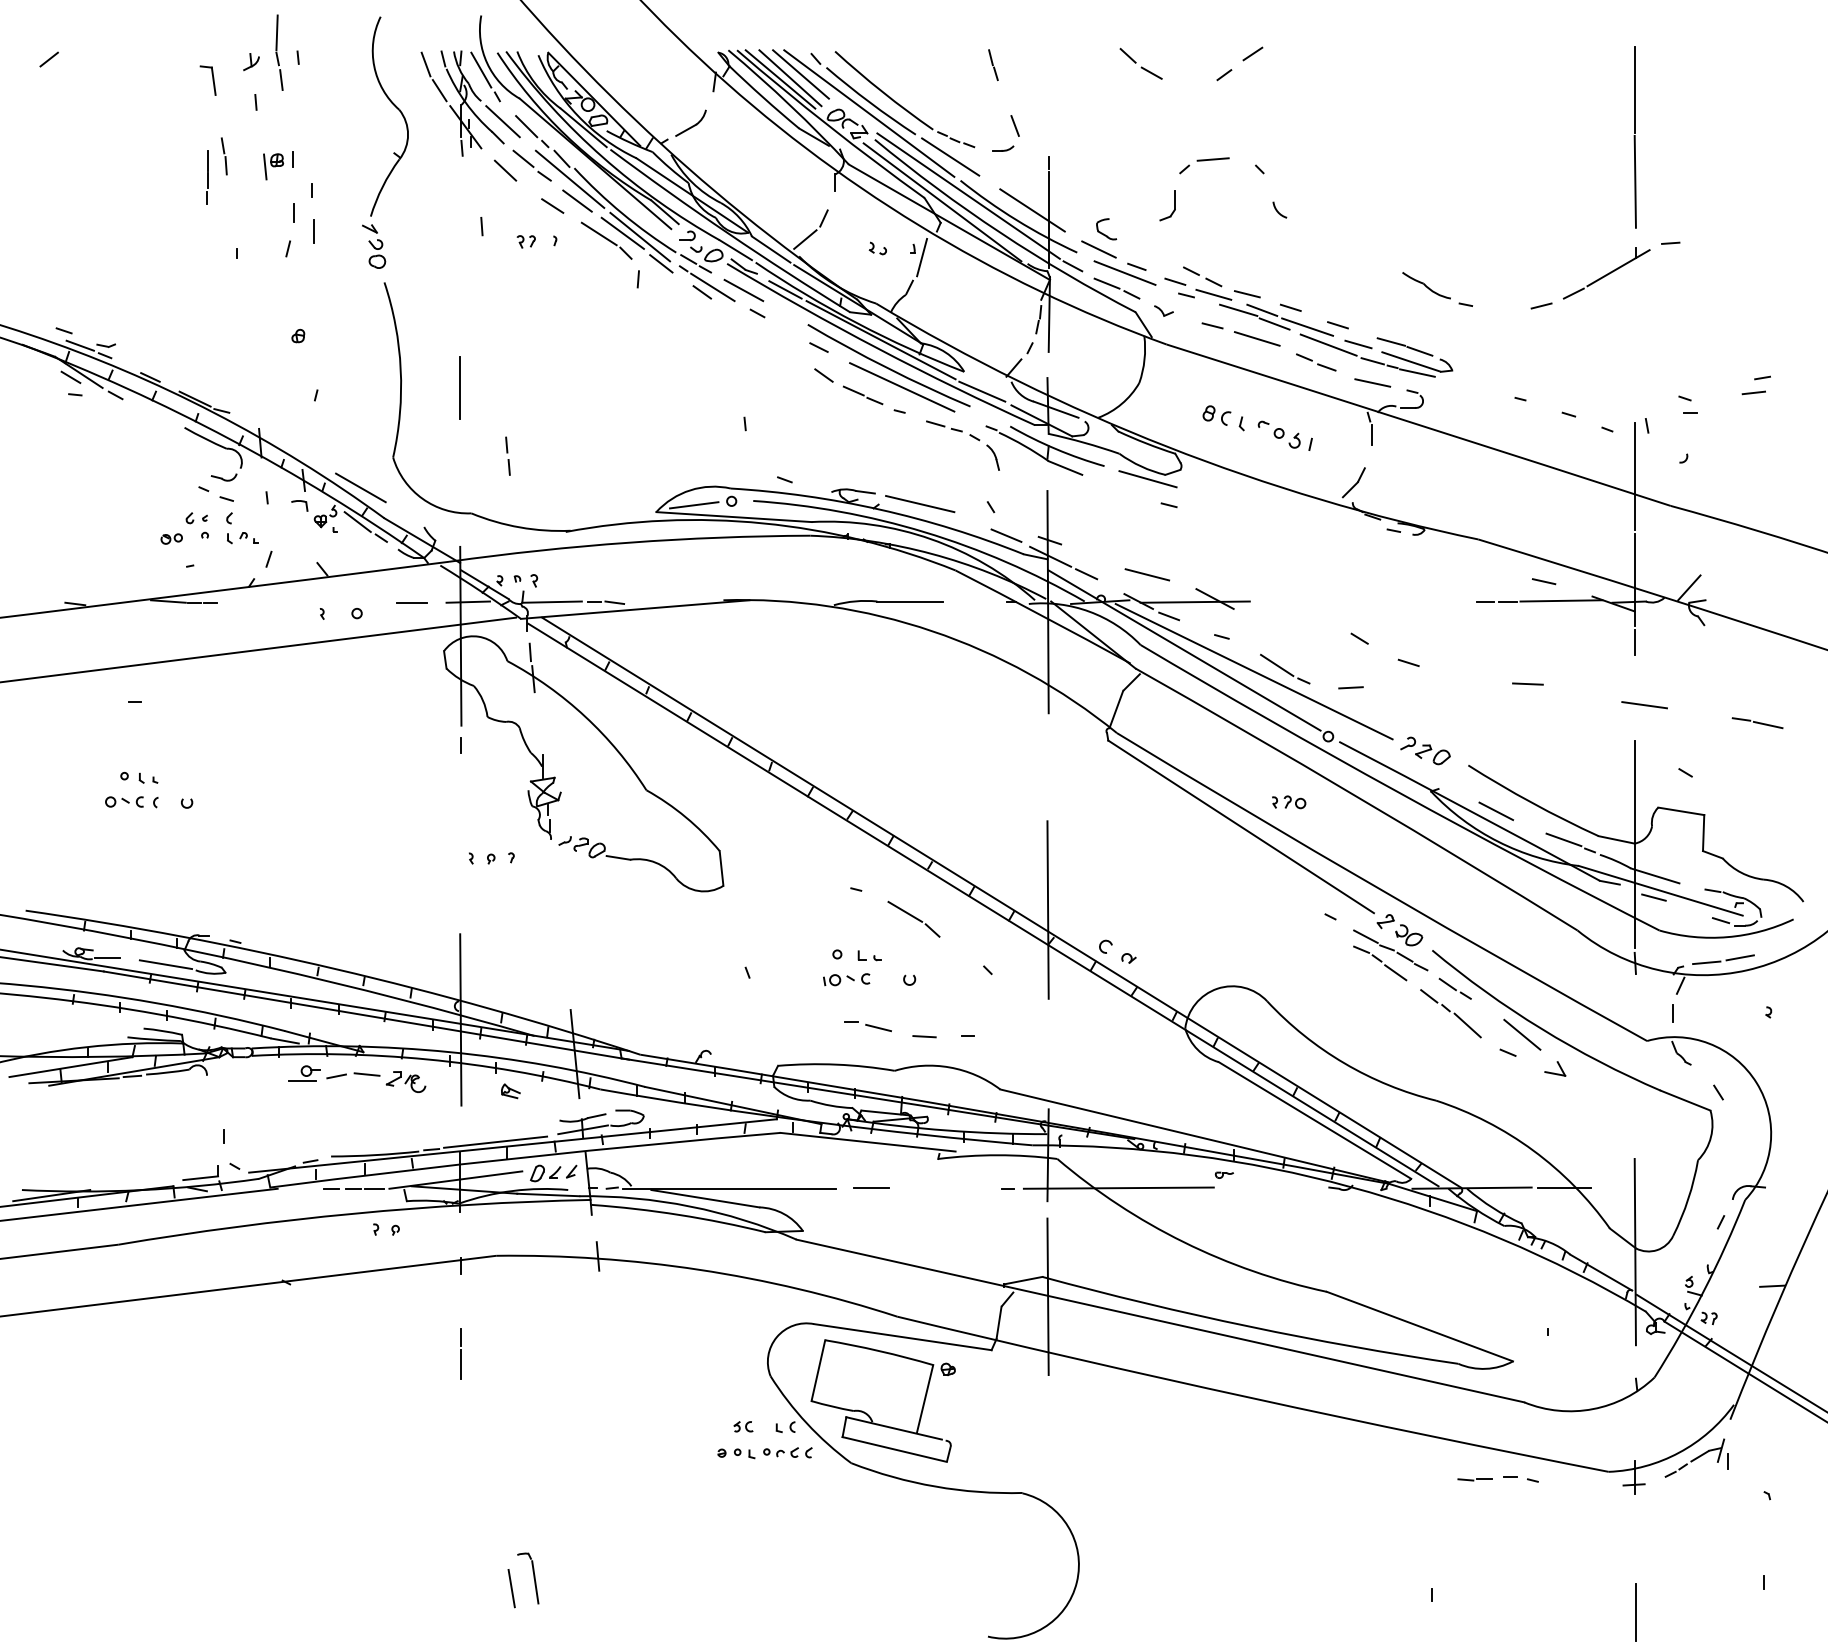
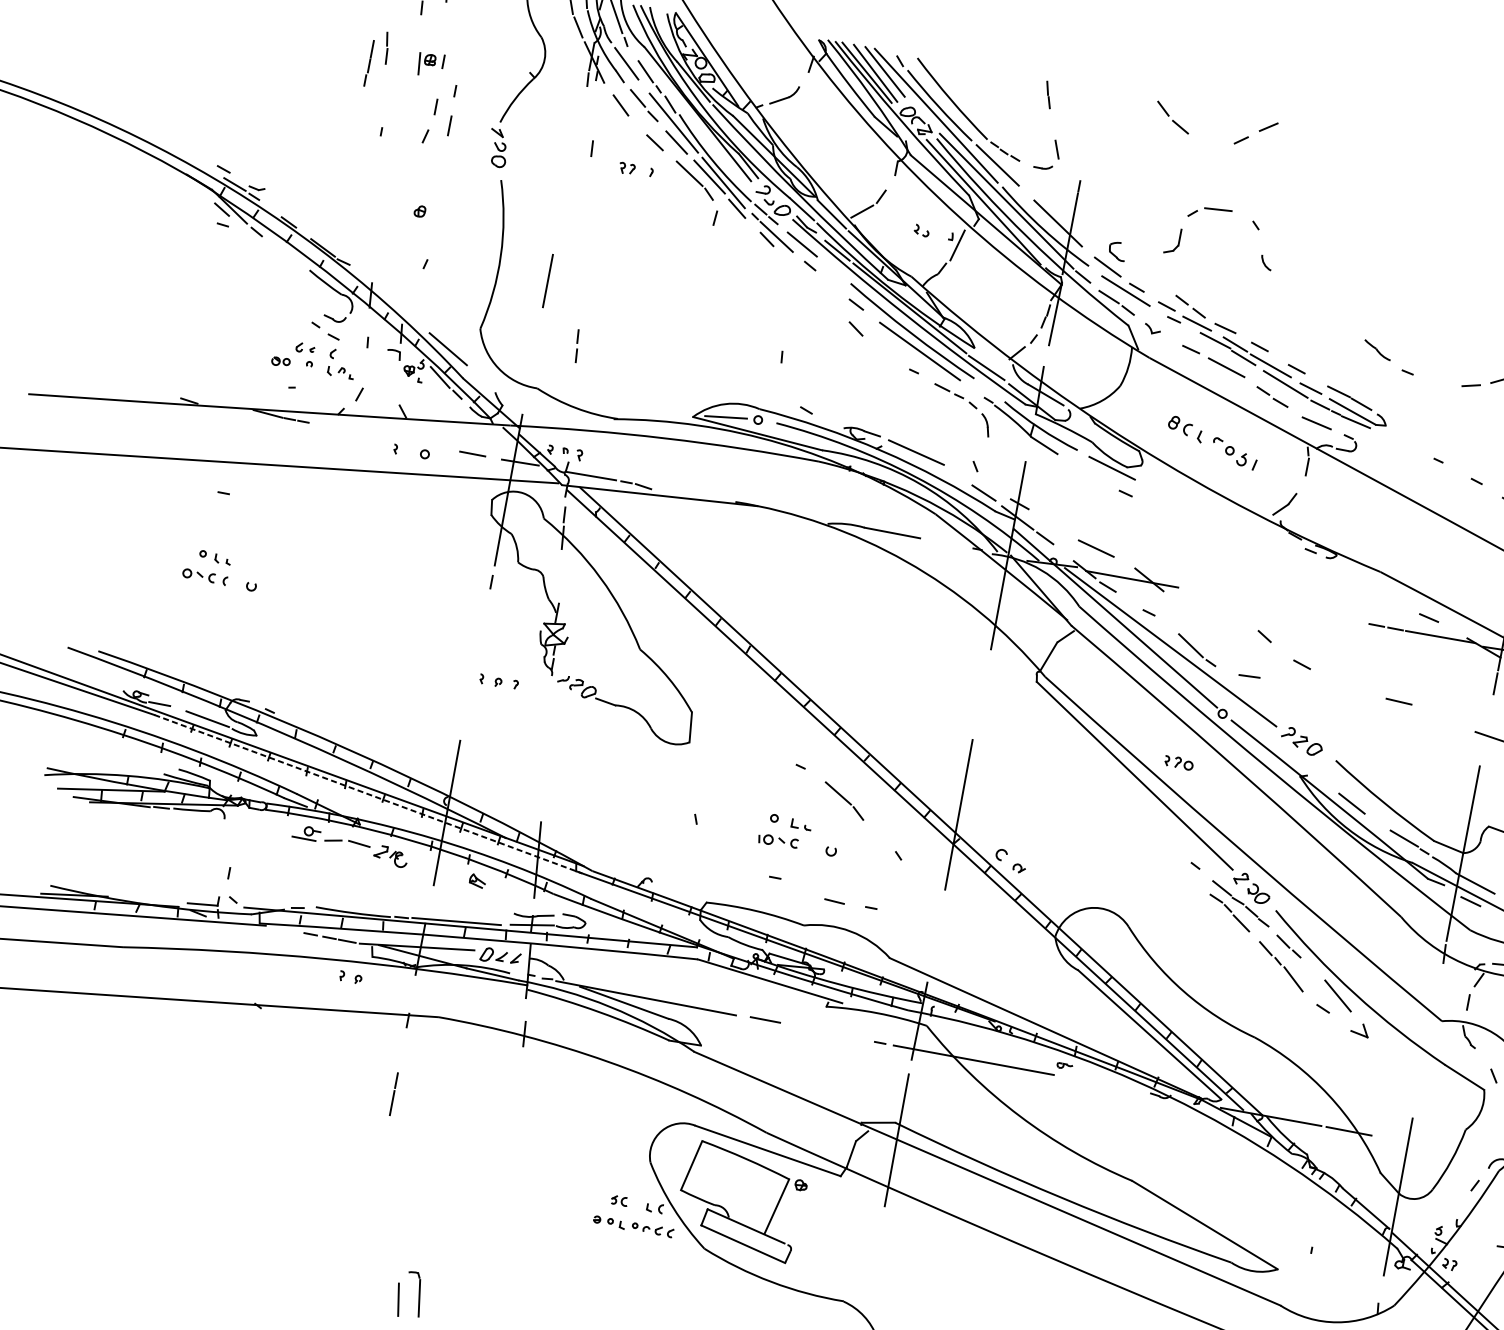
part: (1426, 285) -> (1377, 349), size x0.7
line: (863, 395) -> (886, 352), removed
line: (366, 1015) -> (368, 794), solid -> dashed
line: (878, 1027) -> (797, 886), removed

